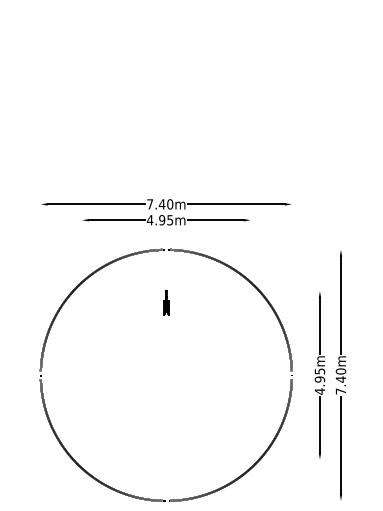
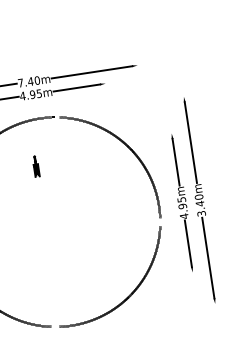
part: (166, 302) -> (36, 166), moved
text: (340, 391) -> (201, 213), 7.40m -> 3.40m

